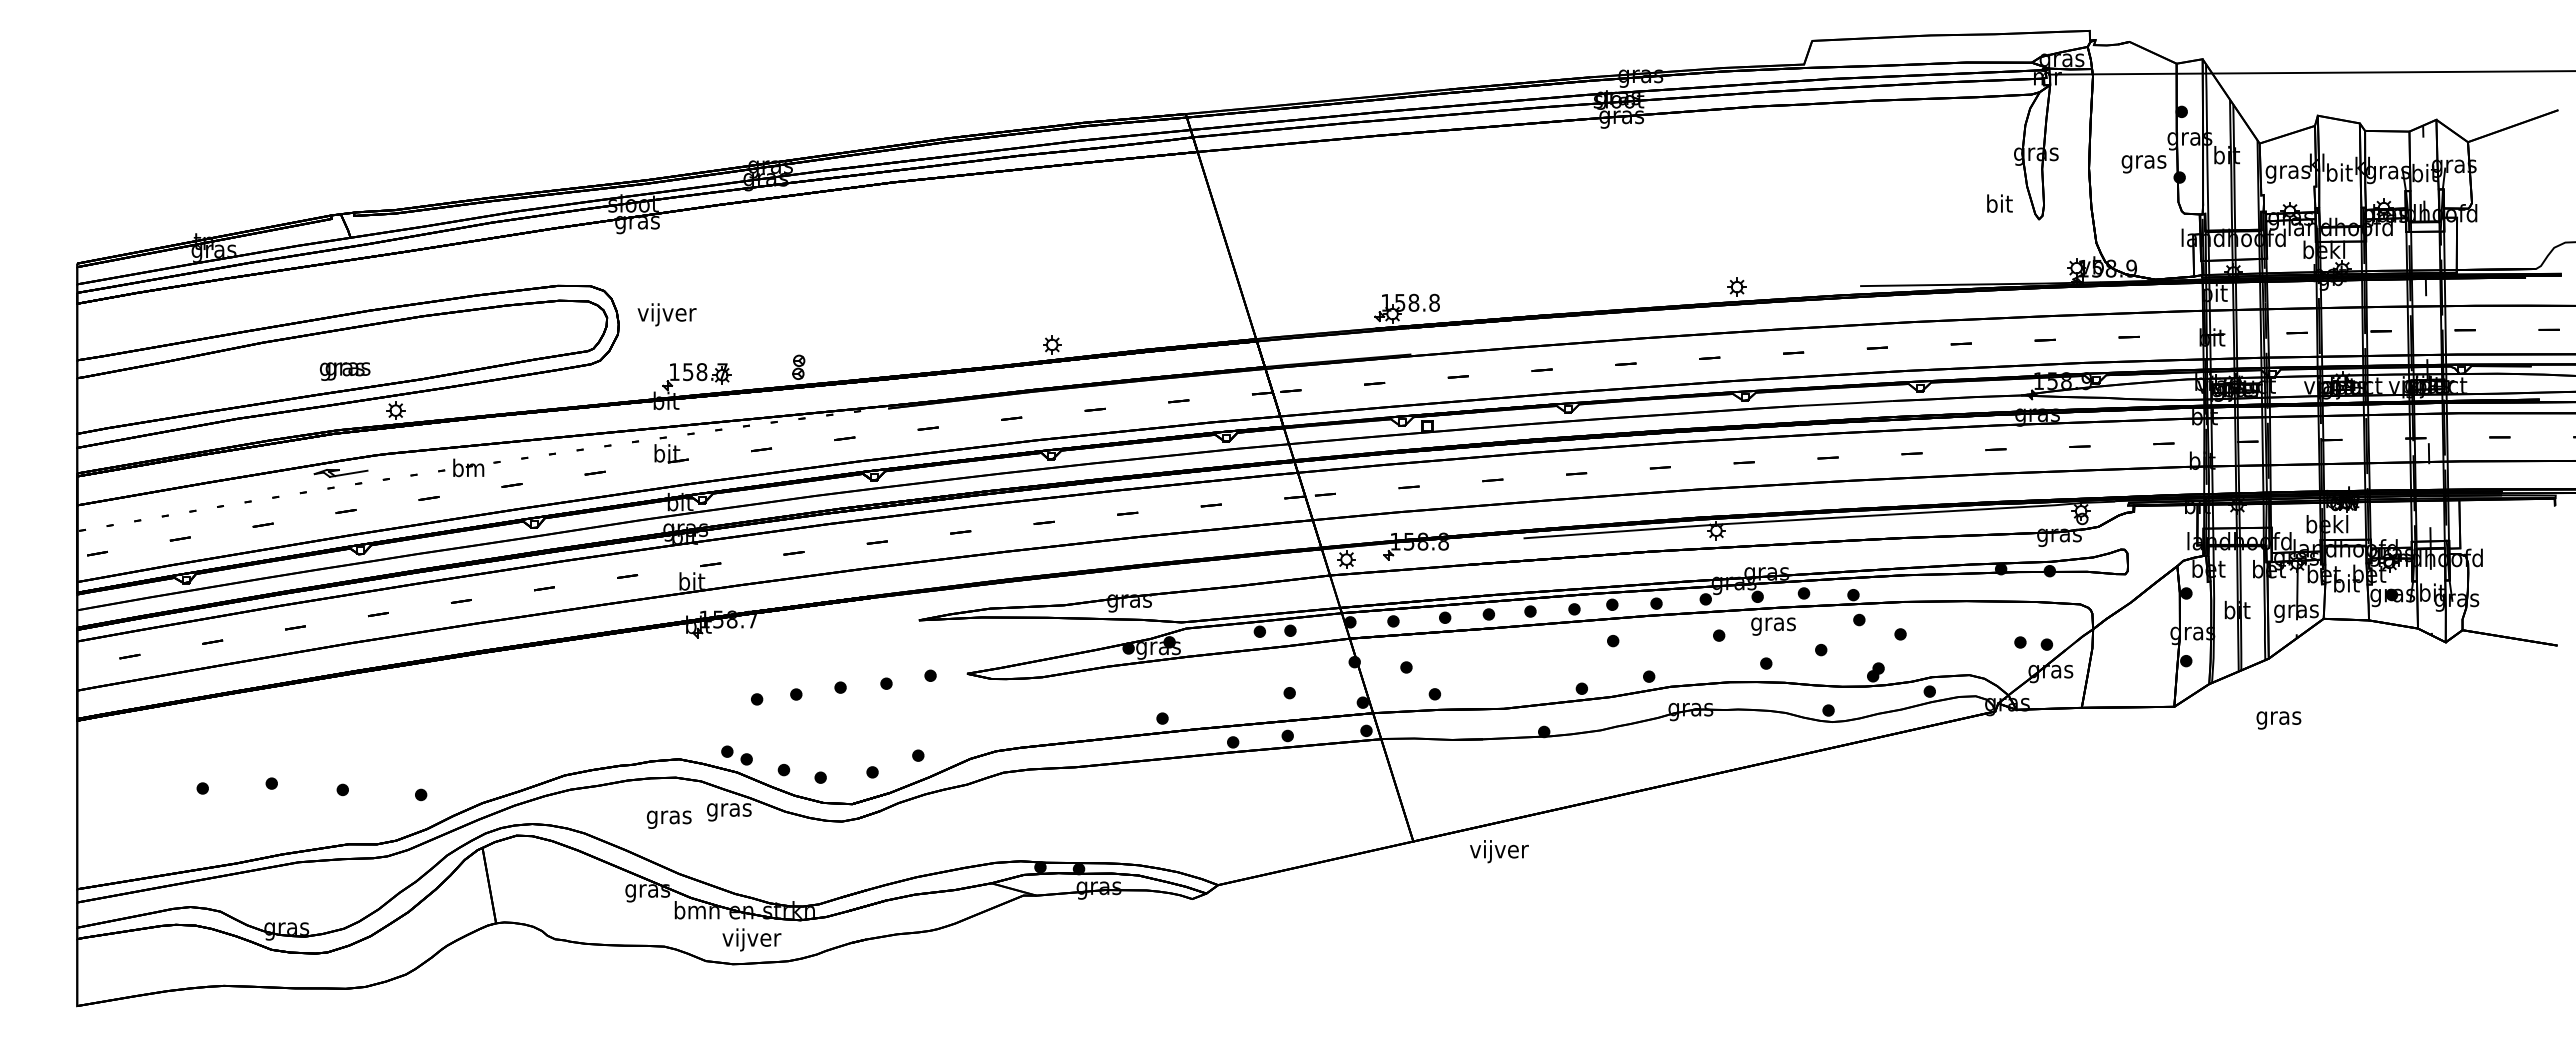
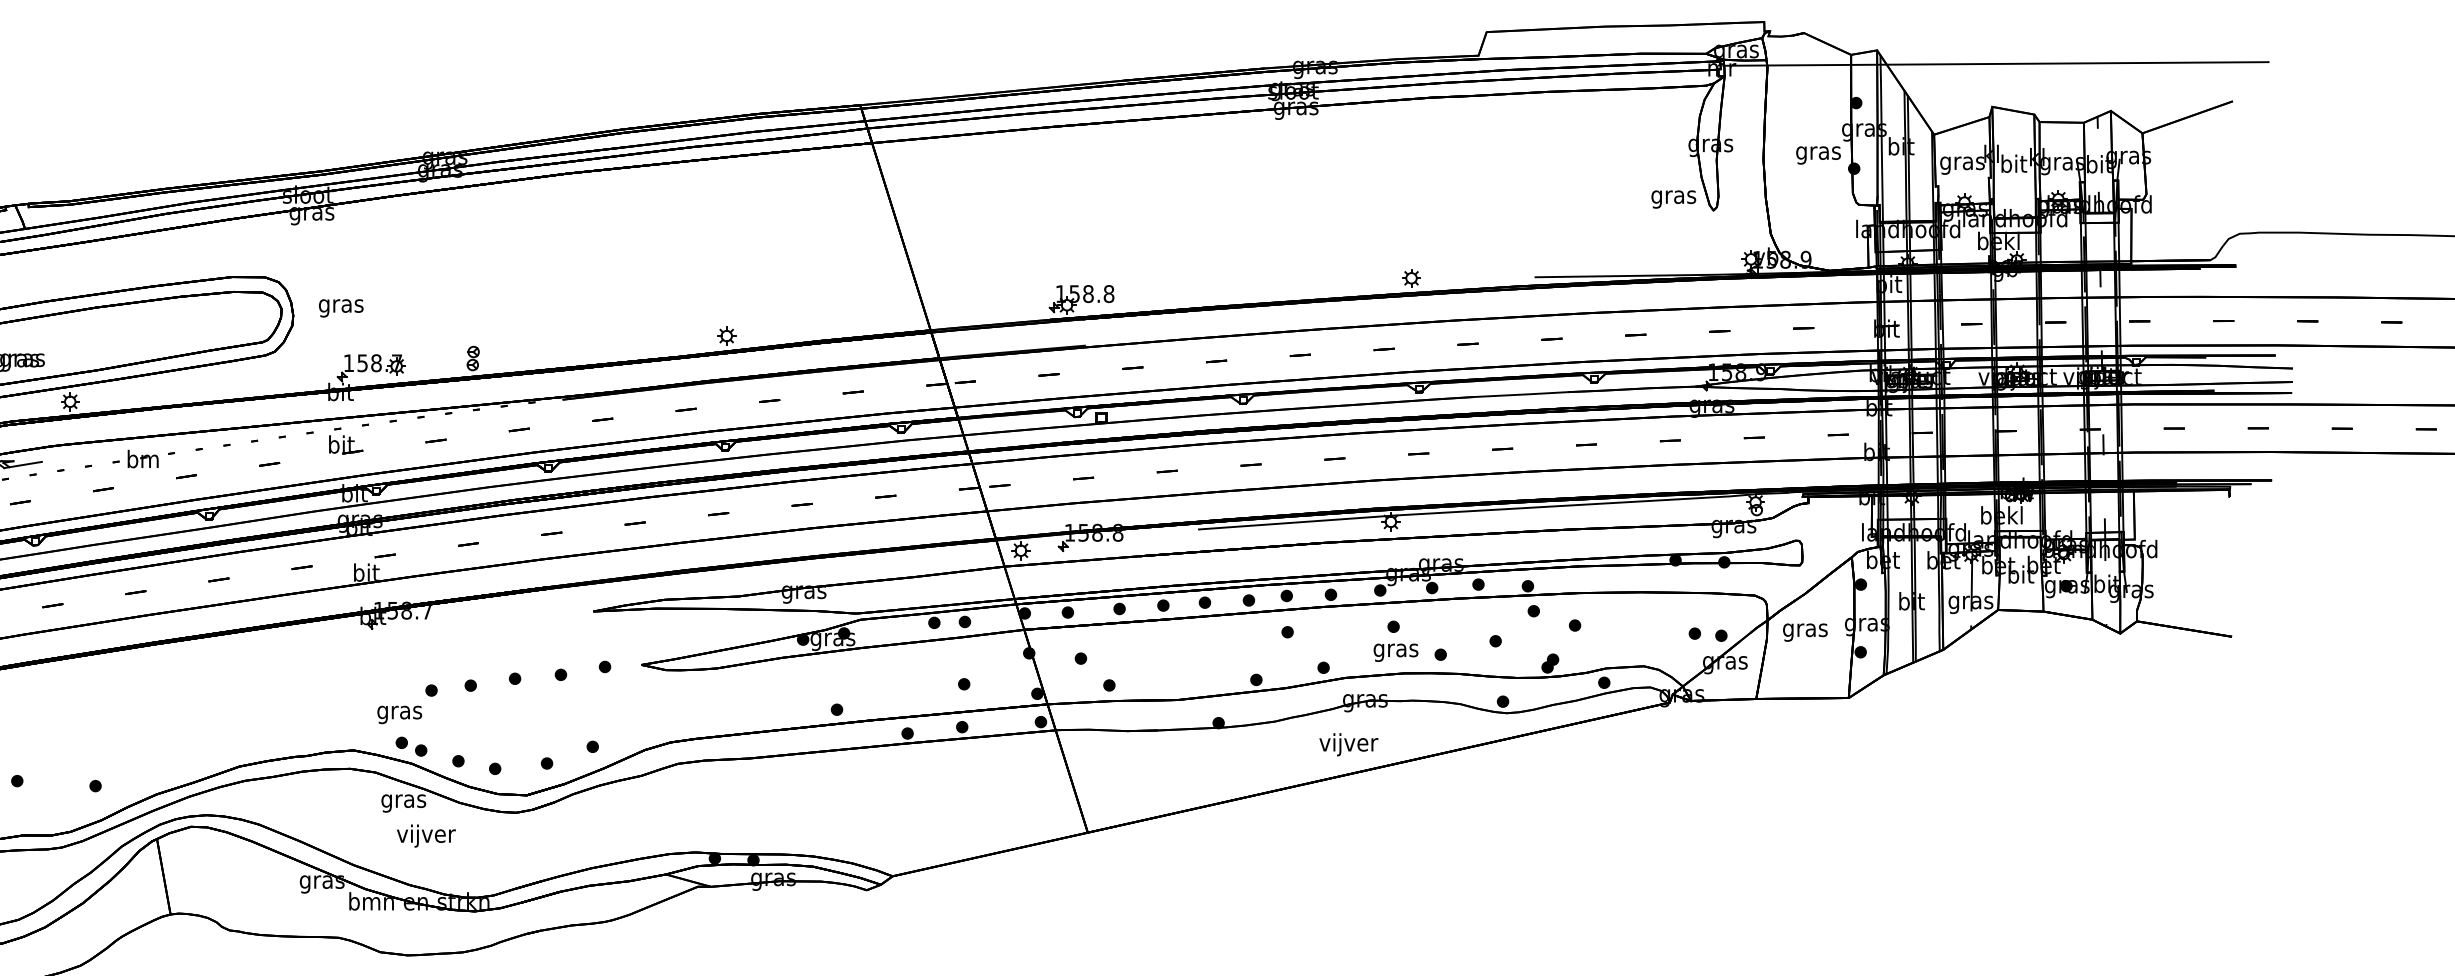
text: (1999, 205) -> (1673, 196), bit -> gras
text: (666, 314) -> (340, 305), vijver -> gras
text: (1773, 626) -> (1395, 652), moved
text: (2278, 720) -> (1804, 632), moved
text: (669, 819) -> (399, 714), moved
text: (1499, 851) -> (1348, 744), moved
text: (751, 939) -> (425, 835), moved

